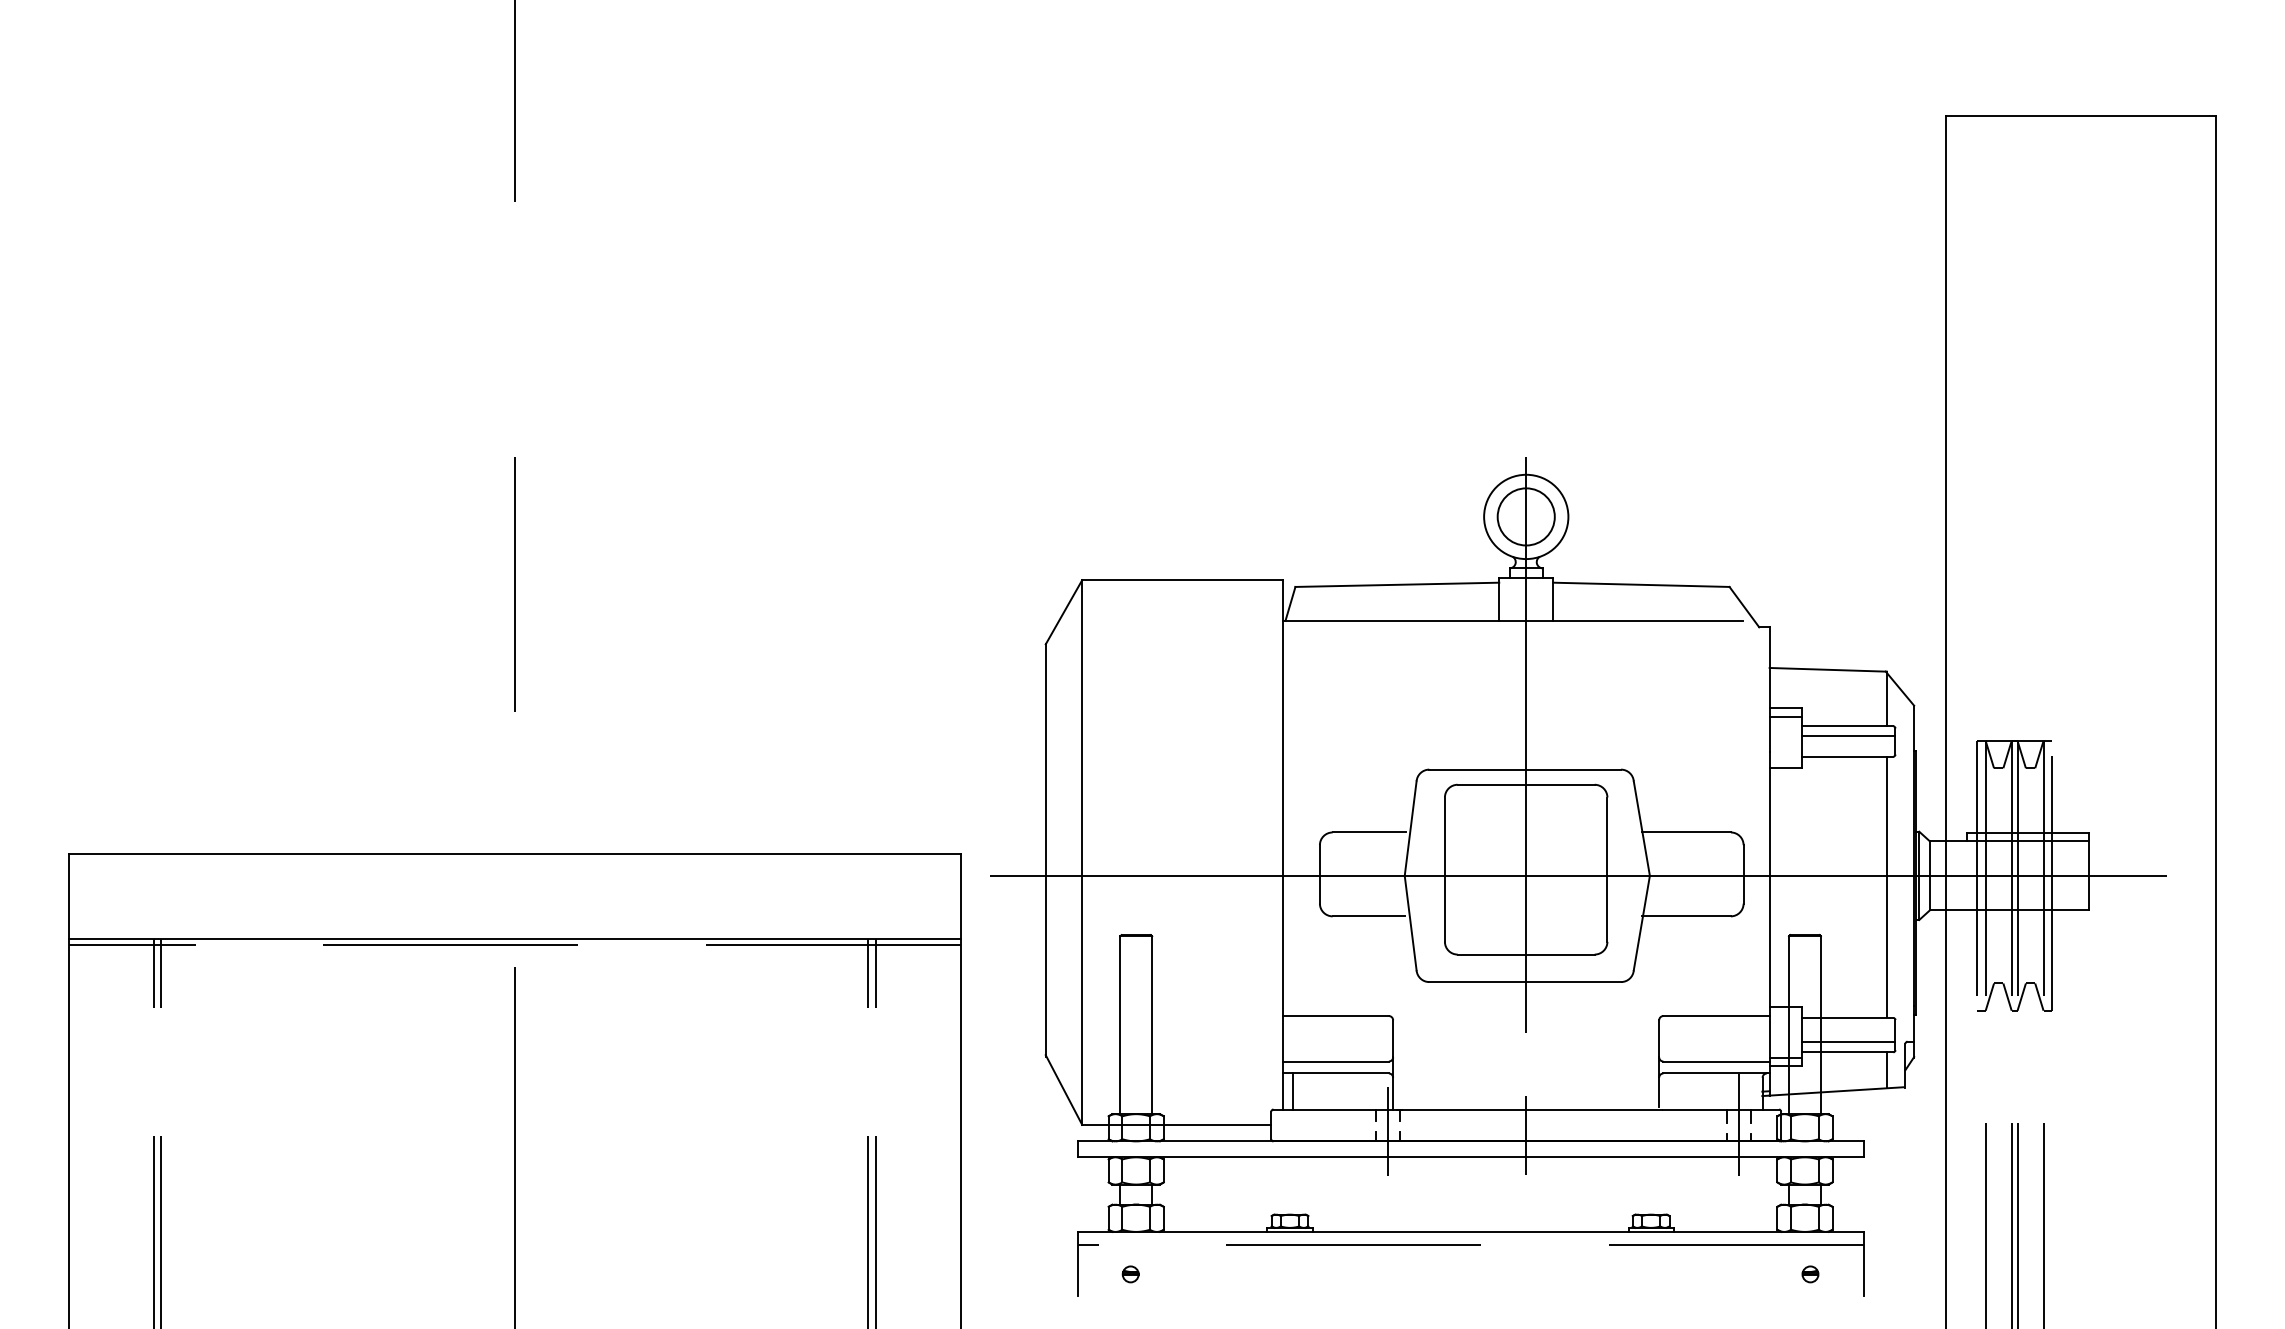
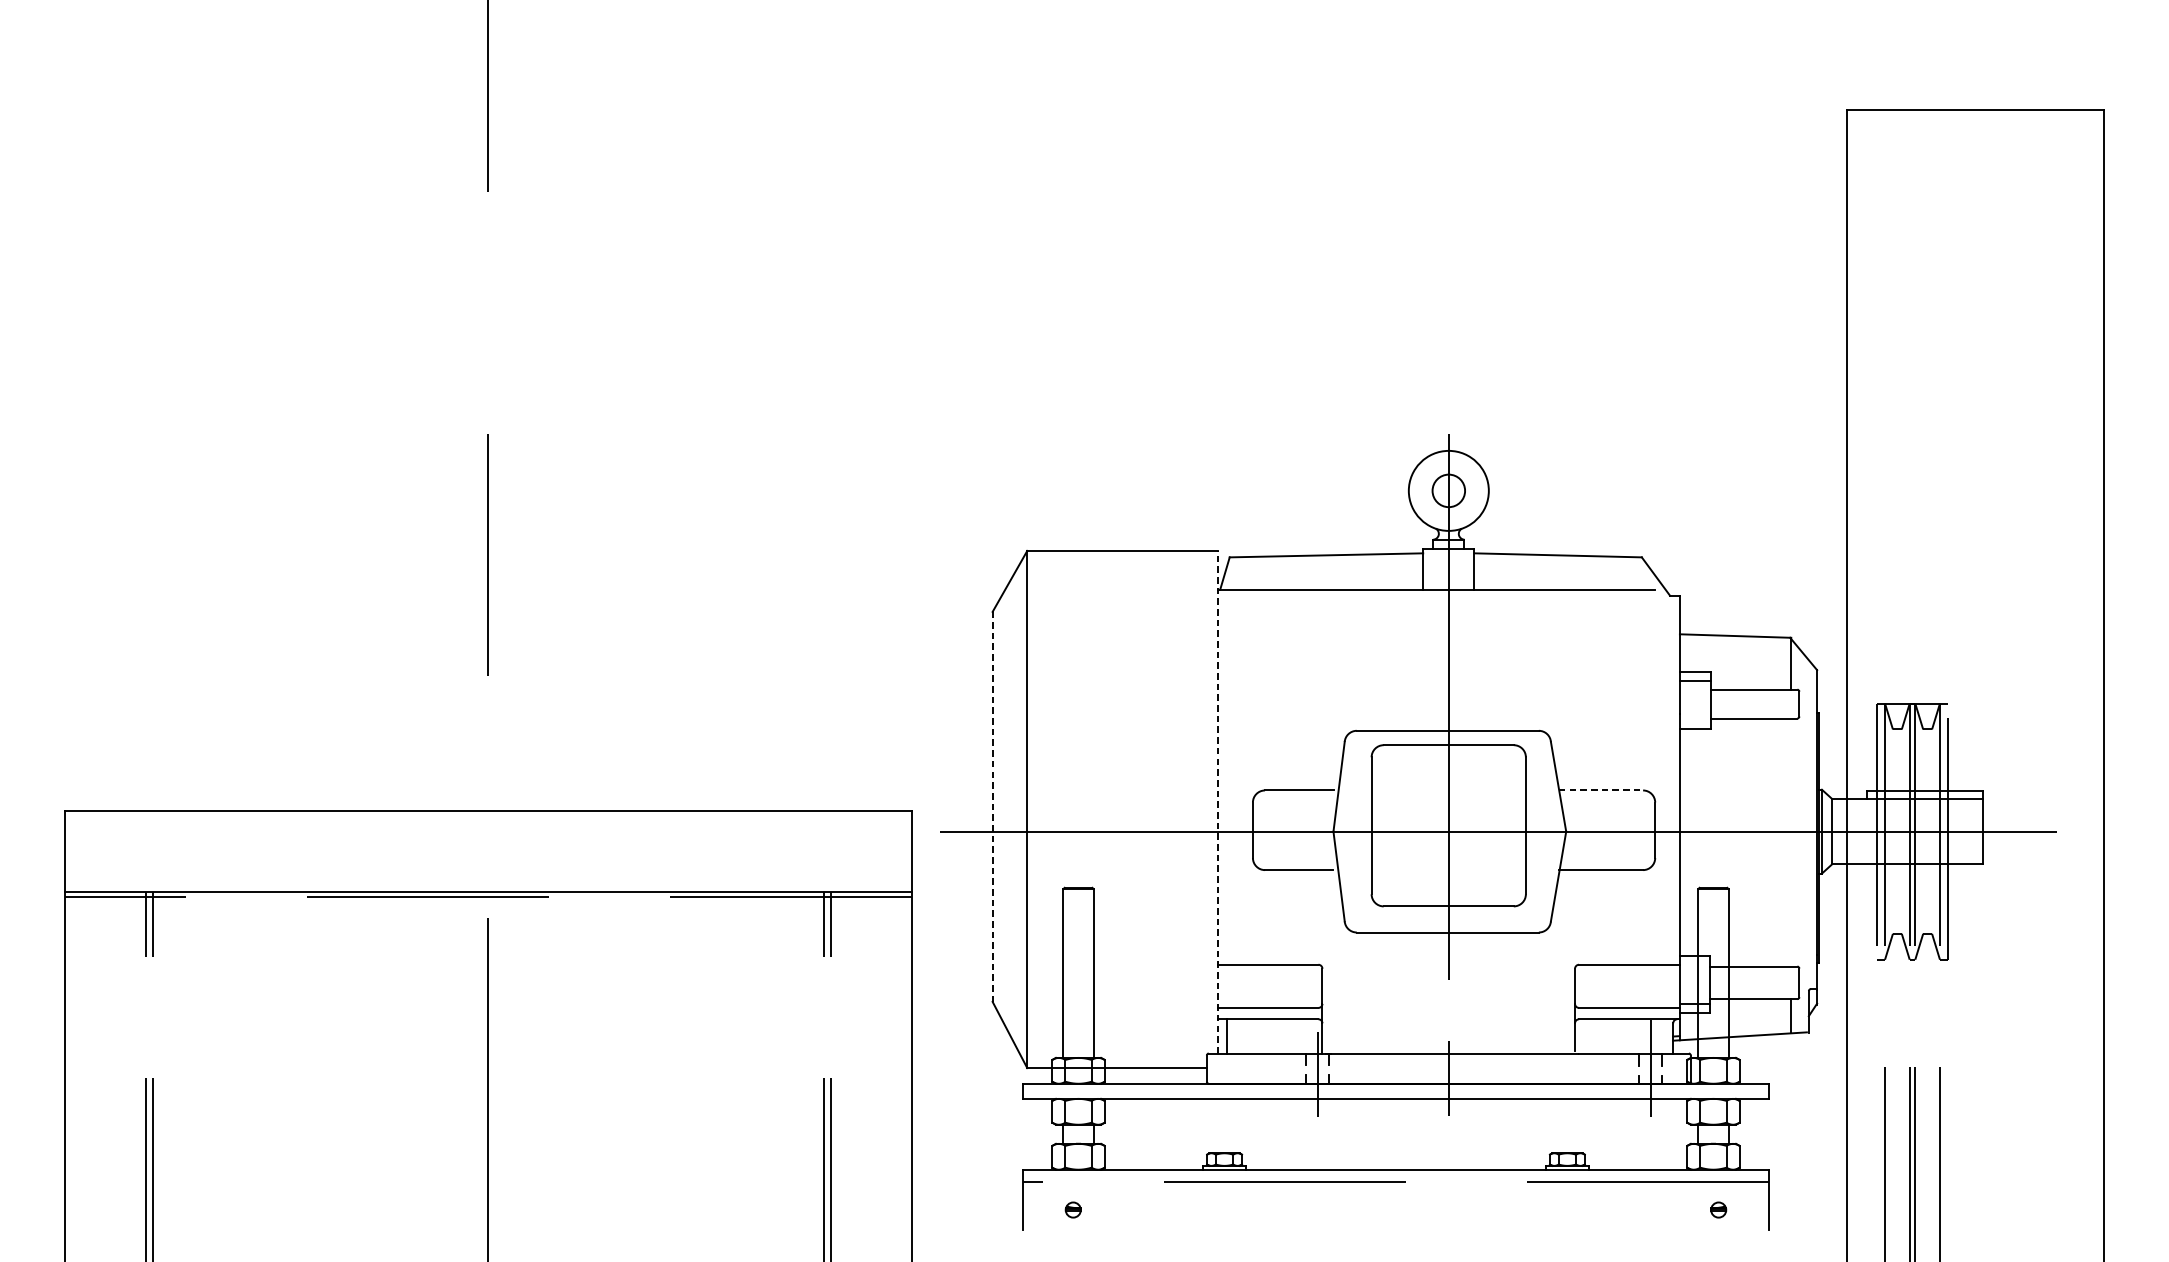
circle: (1525, 516) -> (1448, 490), size x0.6
line: (1848, 736) -> (1754, 699), removed
line: (1686, 832) -> (1600, 790), solid -> dashed
line: (1282, 844) -> (1217, 801), solid -> dashed
line: (1045, 850) -> (992, 807), solid -> dashed
line: (1886, 886) -> (1790, 841), removed
line: (1848, 1042) -> (1754, 989), removed

